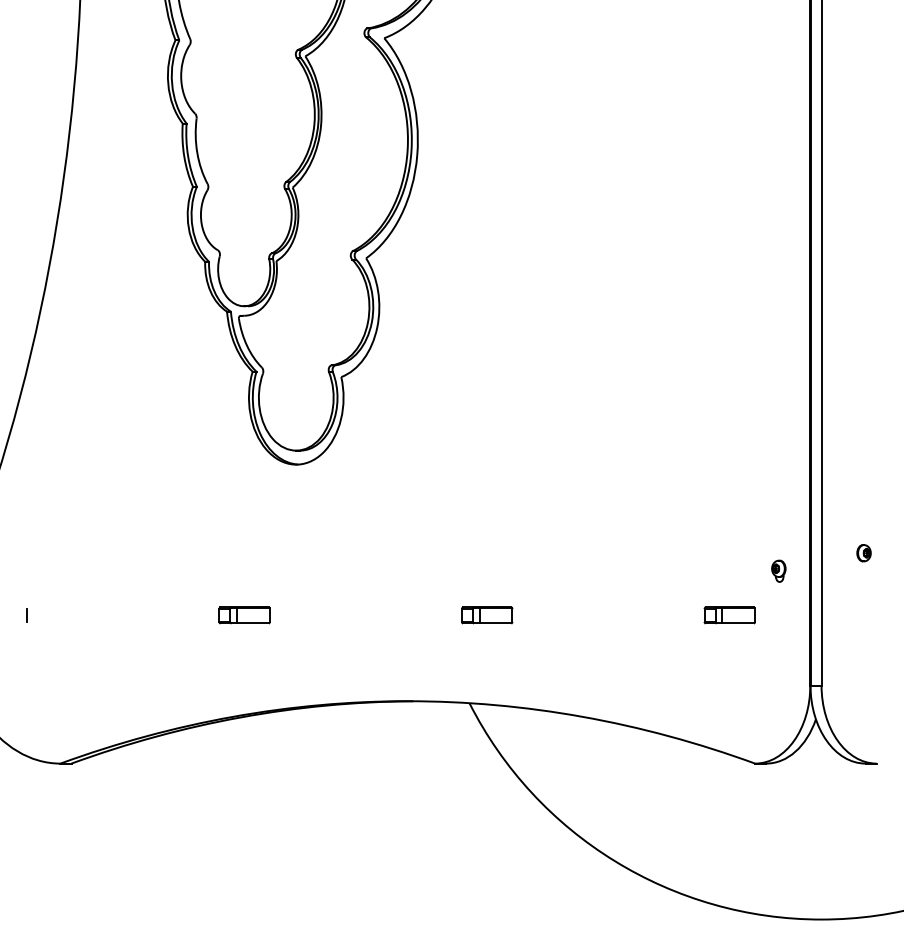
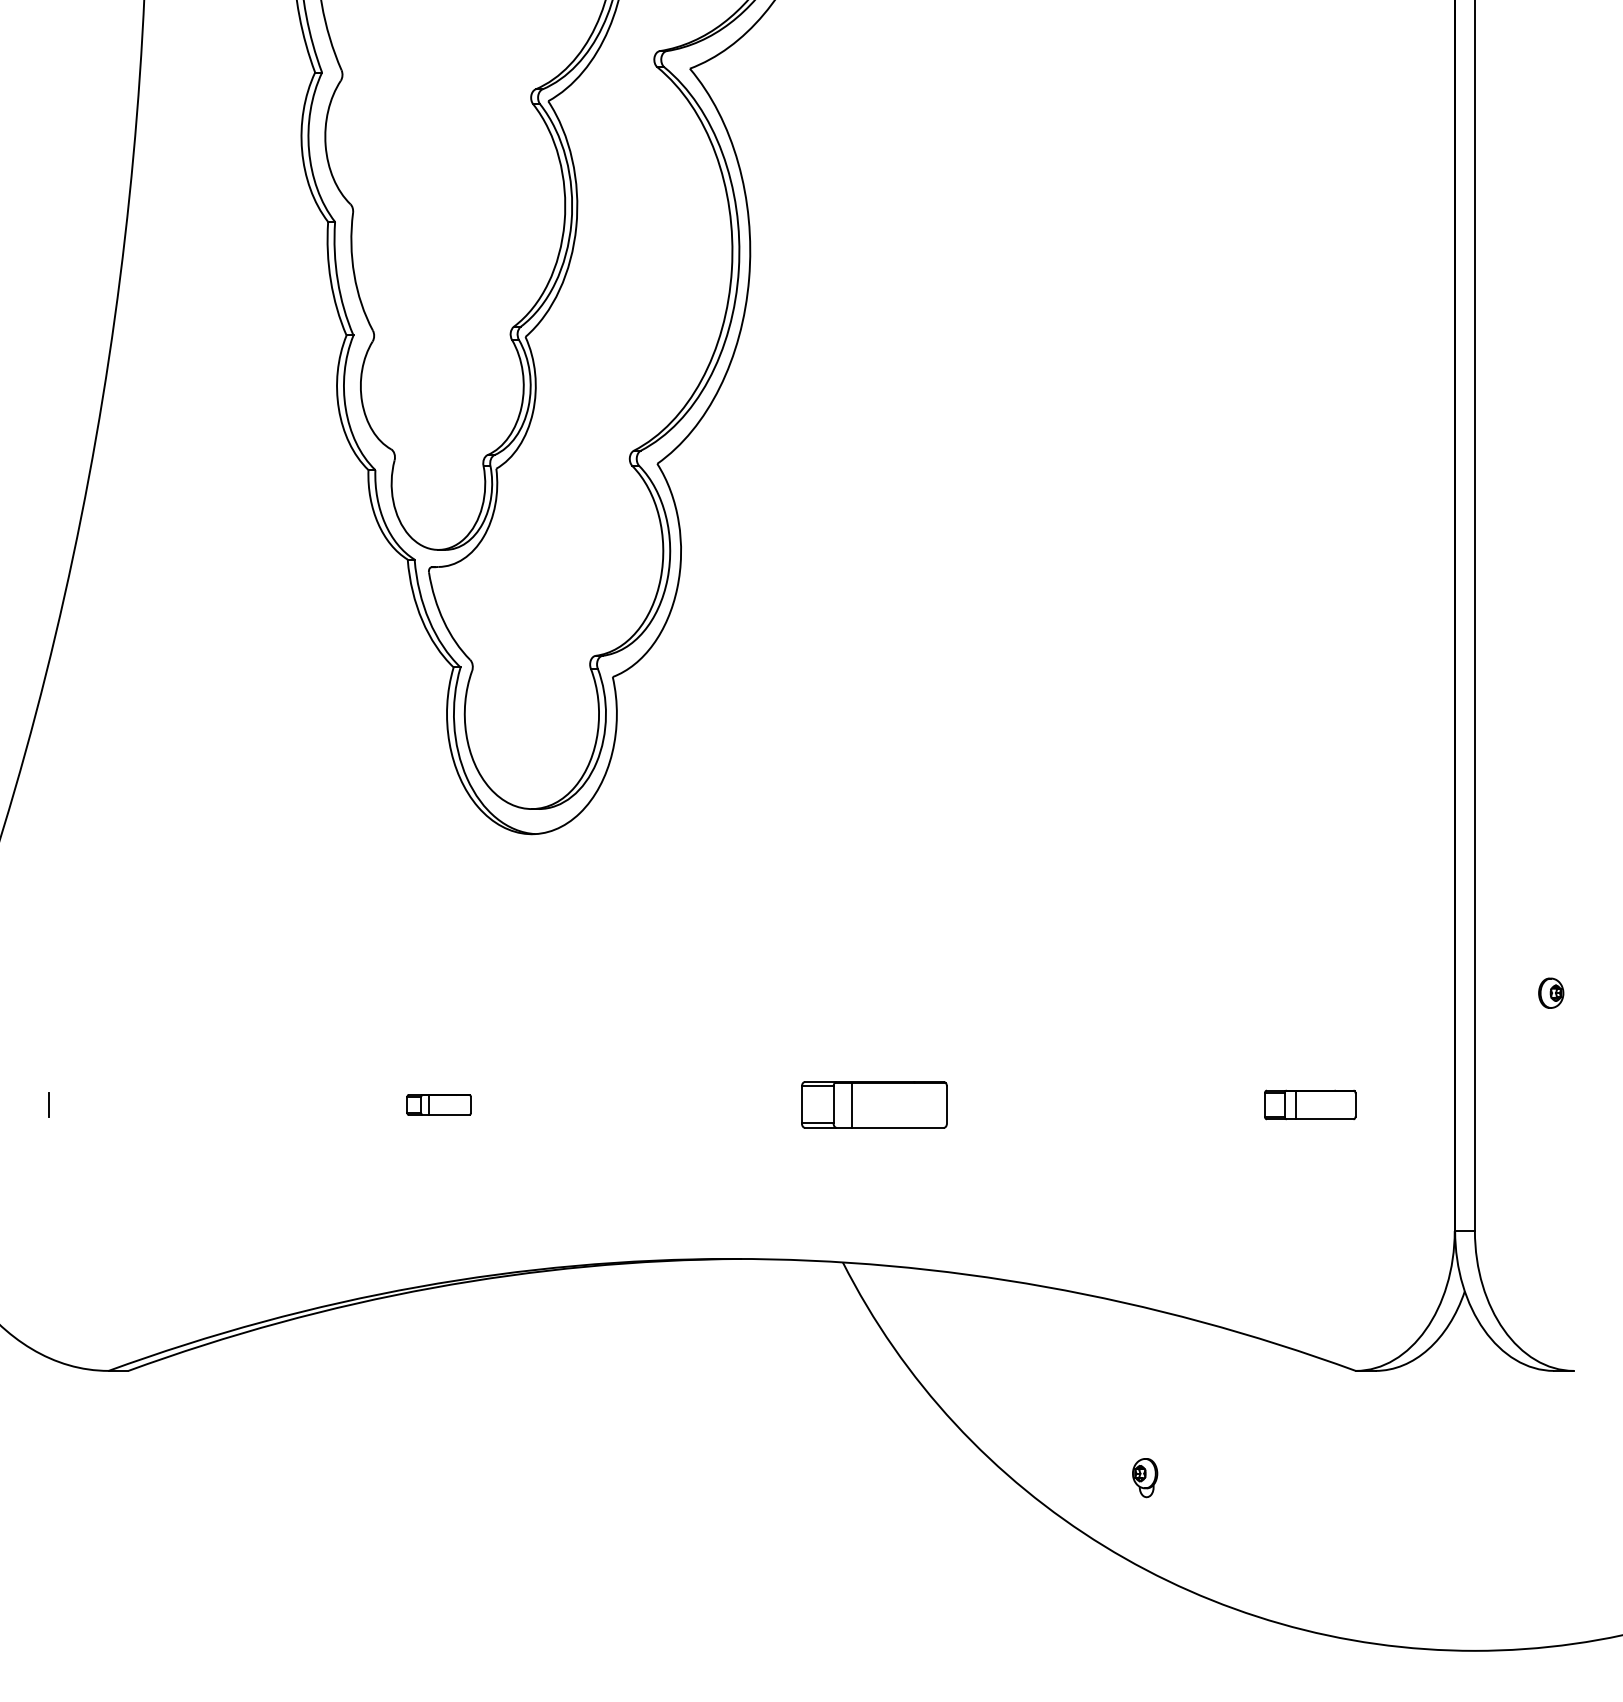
part: (778, 570) -> (1144, 1476), moved
part: (244, 615) -> (438, 1105), size x0.7
part: (487, 615) -> (875, 1105), size x1.6

